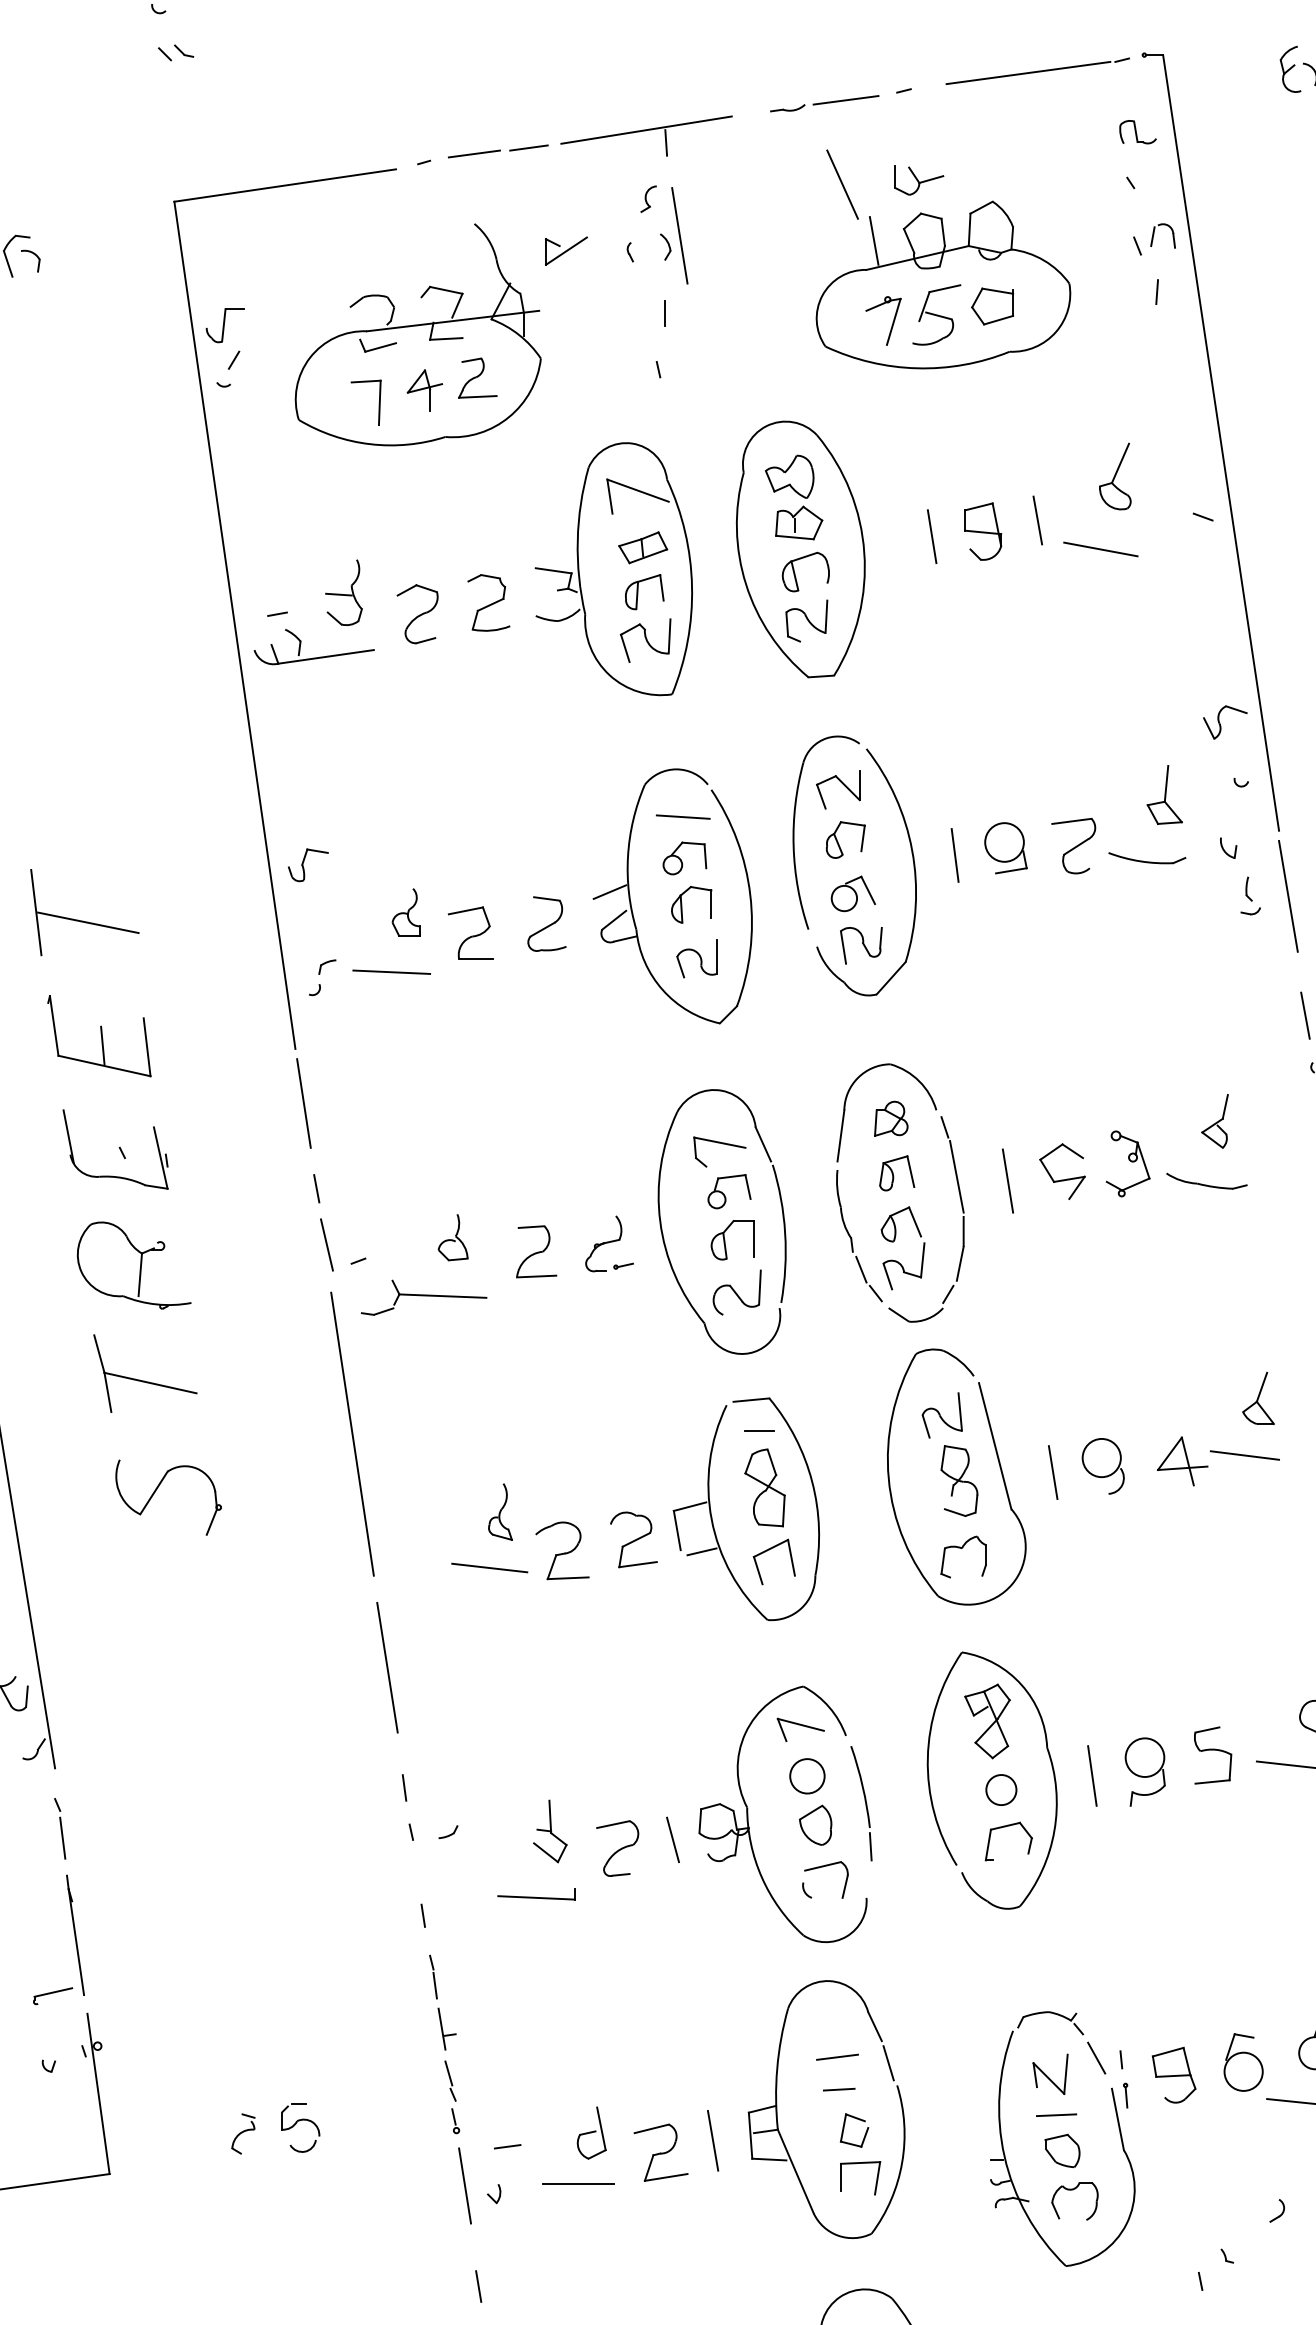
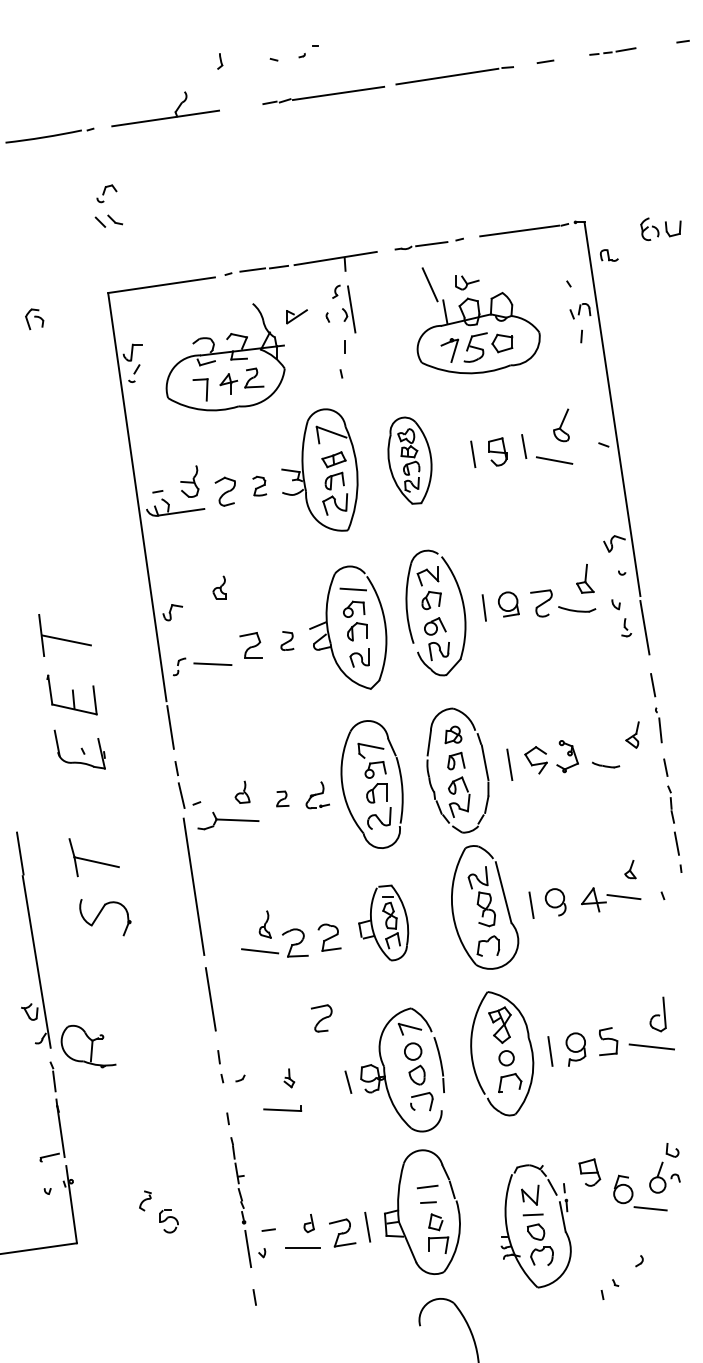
part: (175, 53) -> (108, 221), size x1.6
part: (1136, 132) -> (608, 255), moved
part: (799, 549) -> (409, 460), size x0.7
part: (488, 601) -> (259, 485), size x0.7
part: (405, 912) -> (219, 587), moved
part: (546, 922) -> (287, 640), size x0.7
part: (1214, 1120) -> (632, 734), moved
part: (1206, 1180) -> (605, 764), size x0.7
part: (536, 1250) -> (282, 798), size x0.6
part: (133, 1265) -> (88, 1046), moved
part: (1258, 1398) -> (630, 869), size x0.7
part: (745, 1508) -> (383, 922), size x0.7
part: (550, 1832) -> (289, 1078), size x0.6
part: (617, 1848) -> (321, 1018), moved
part: (1173, 2074) -> (589, 1172), moved
part: (243, 2133) -> (145, 1200), moved
part: (590, 2133) -> (308, 1223), size x0.7

